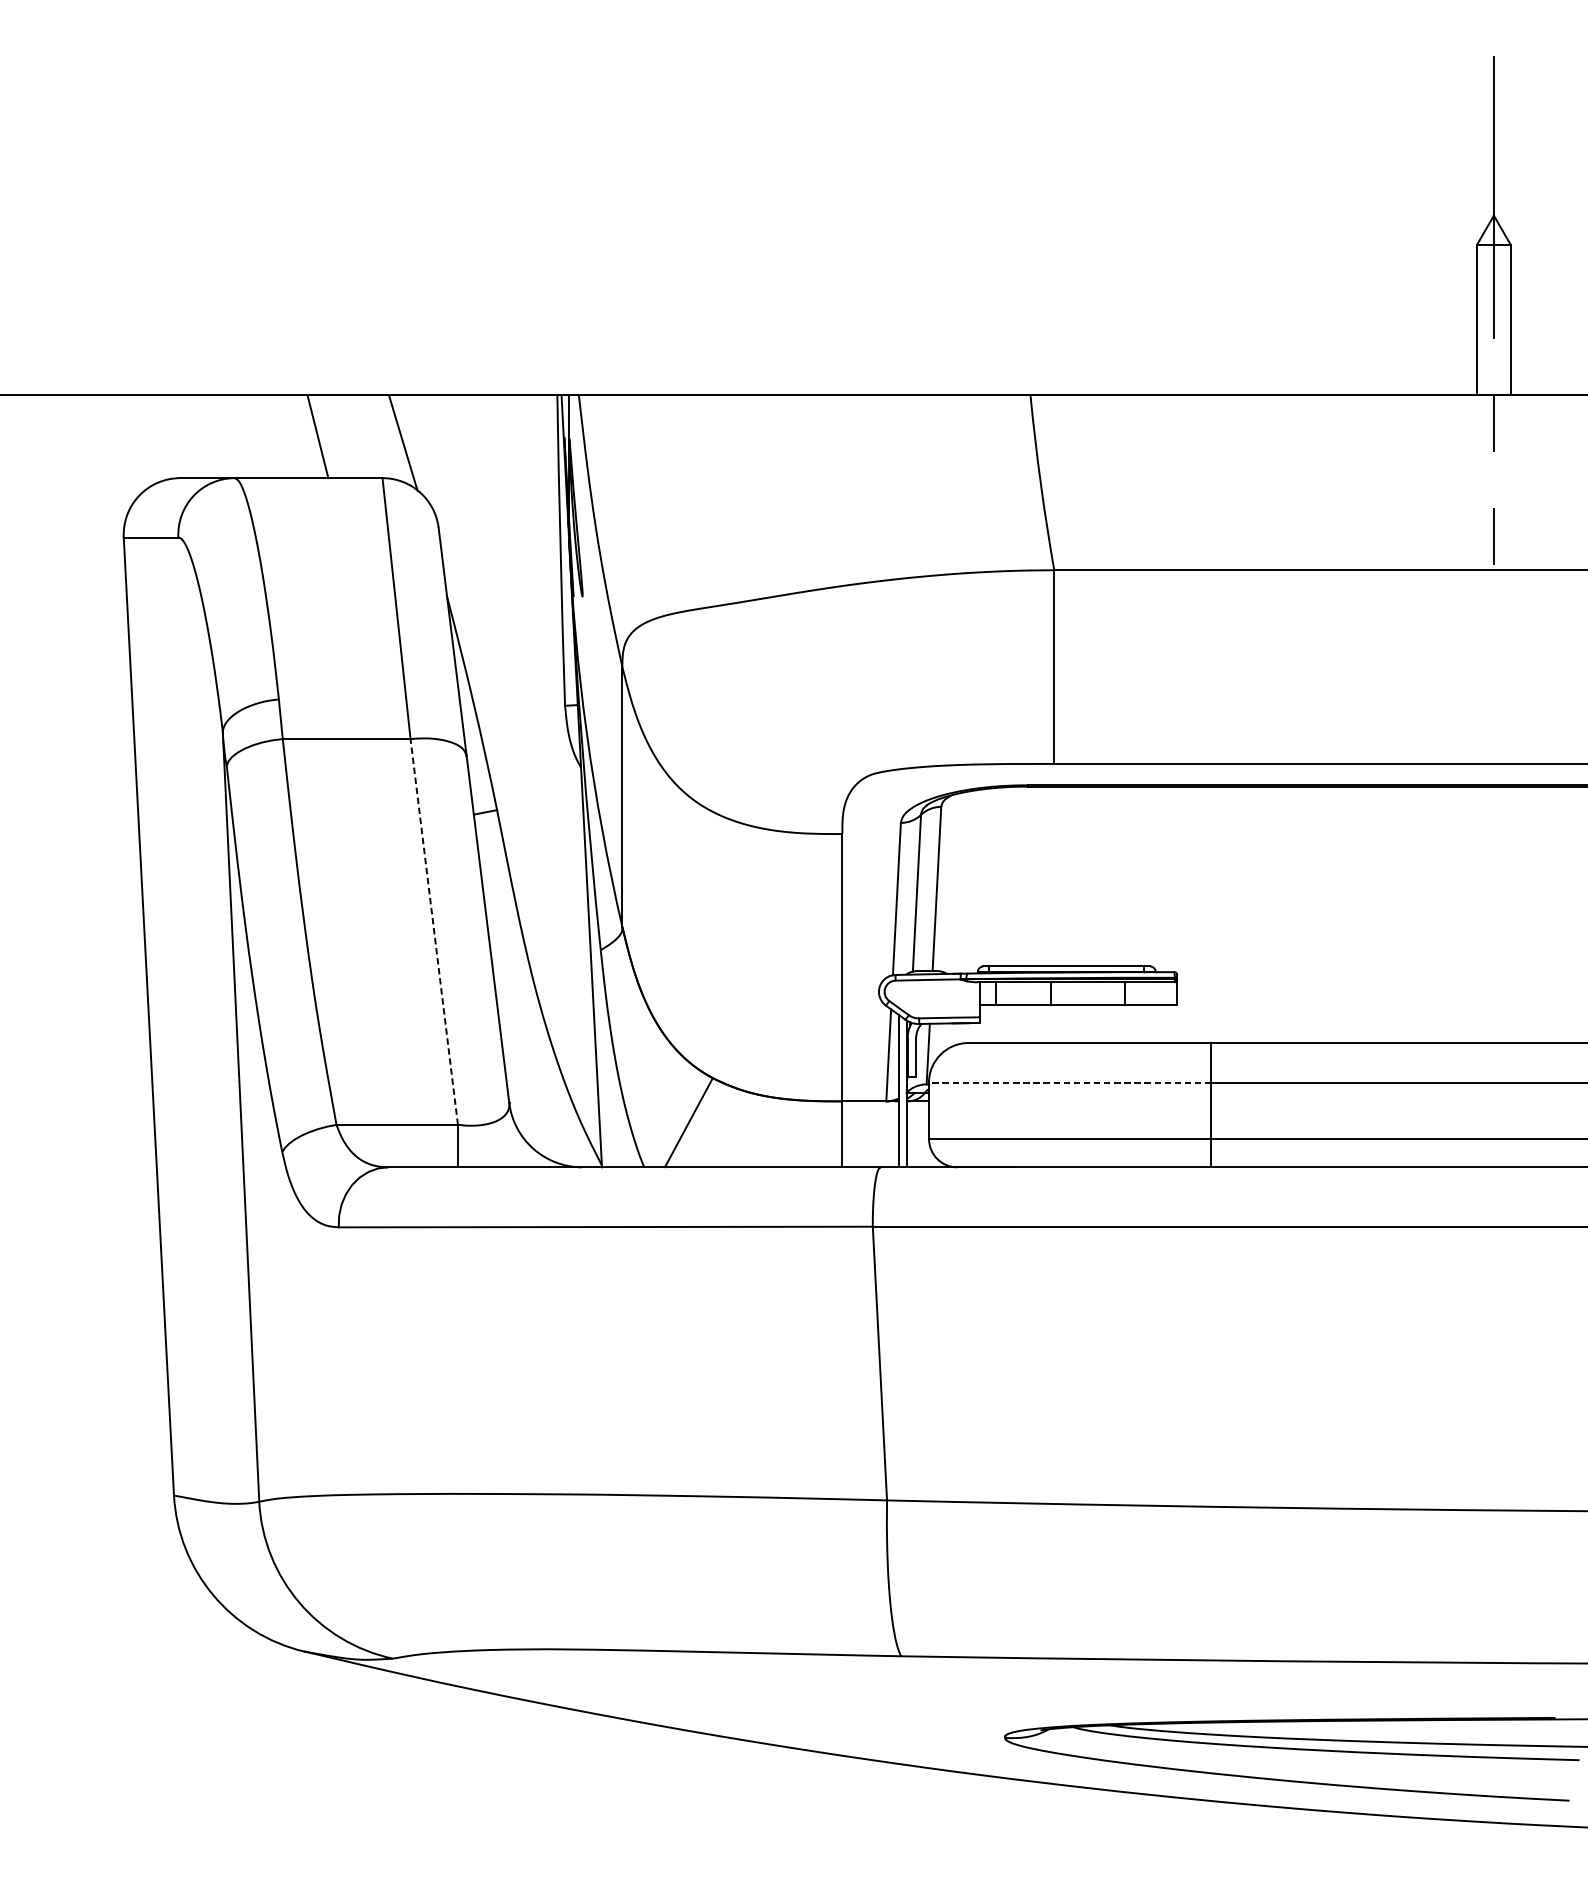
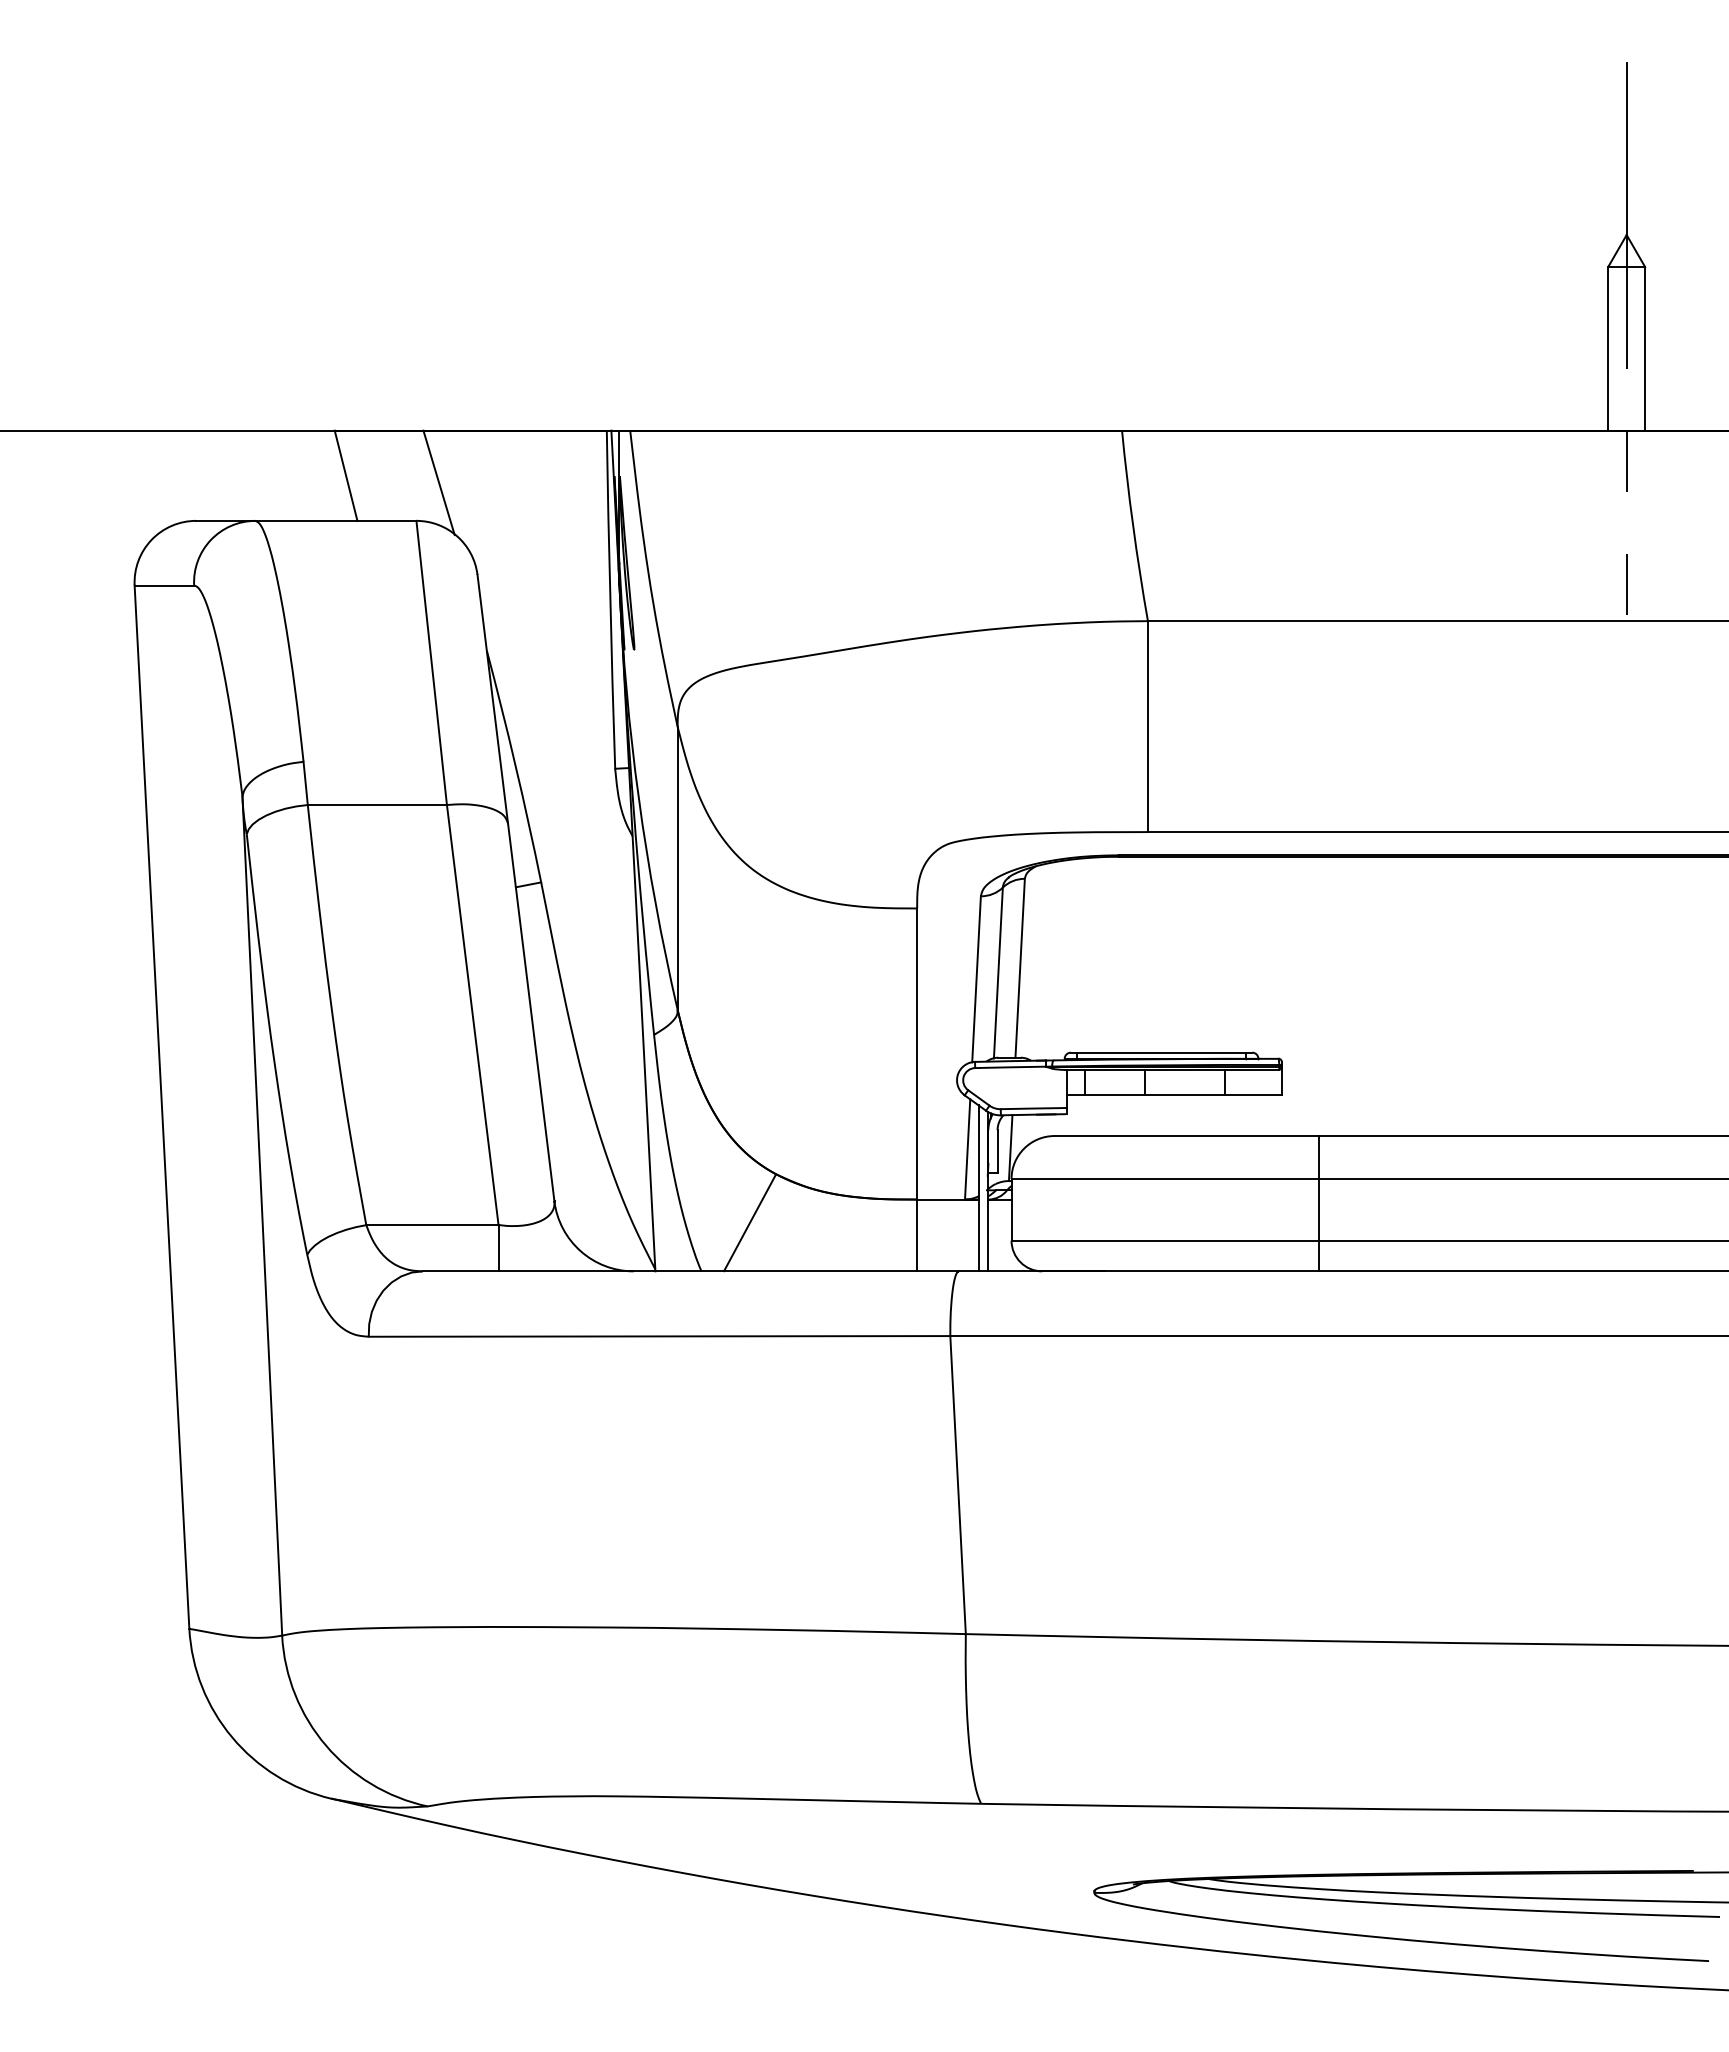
line: (434, 932) -> (472, 1015), dashed -> solid
line: (1070, 1082) -> (1165, 1179), dashed -> solid

